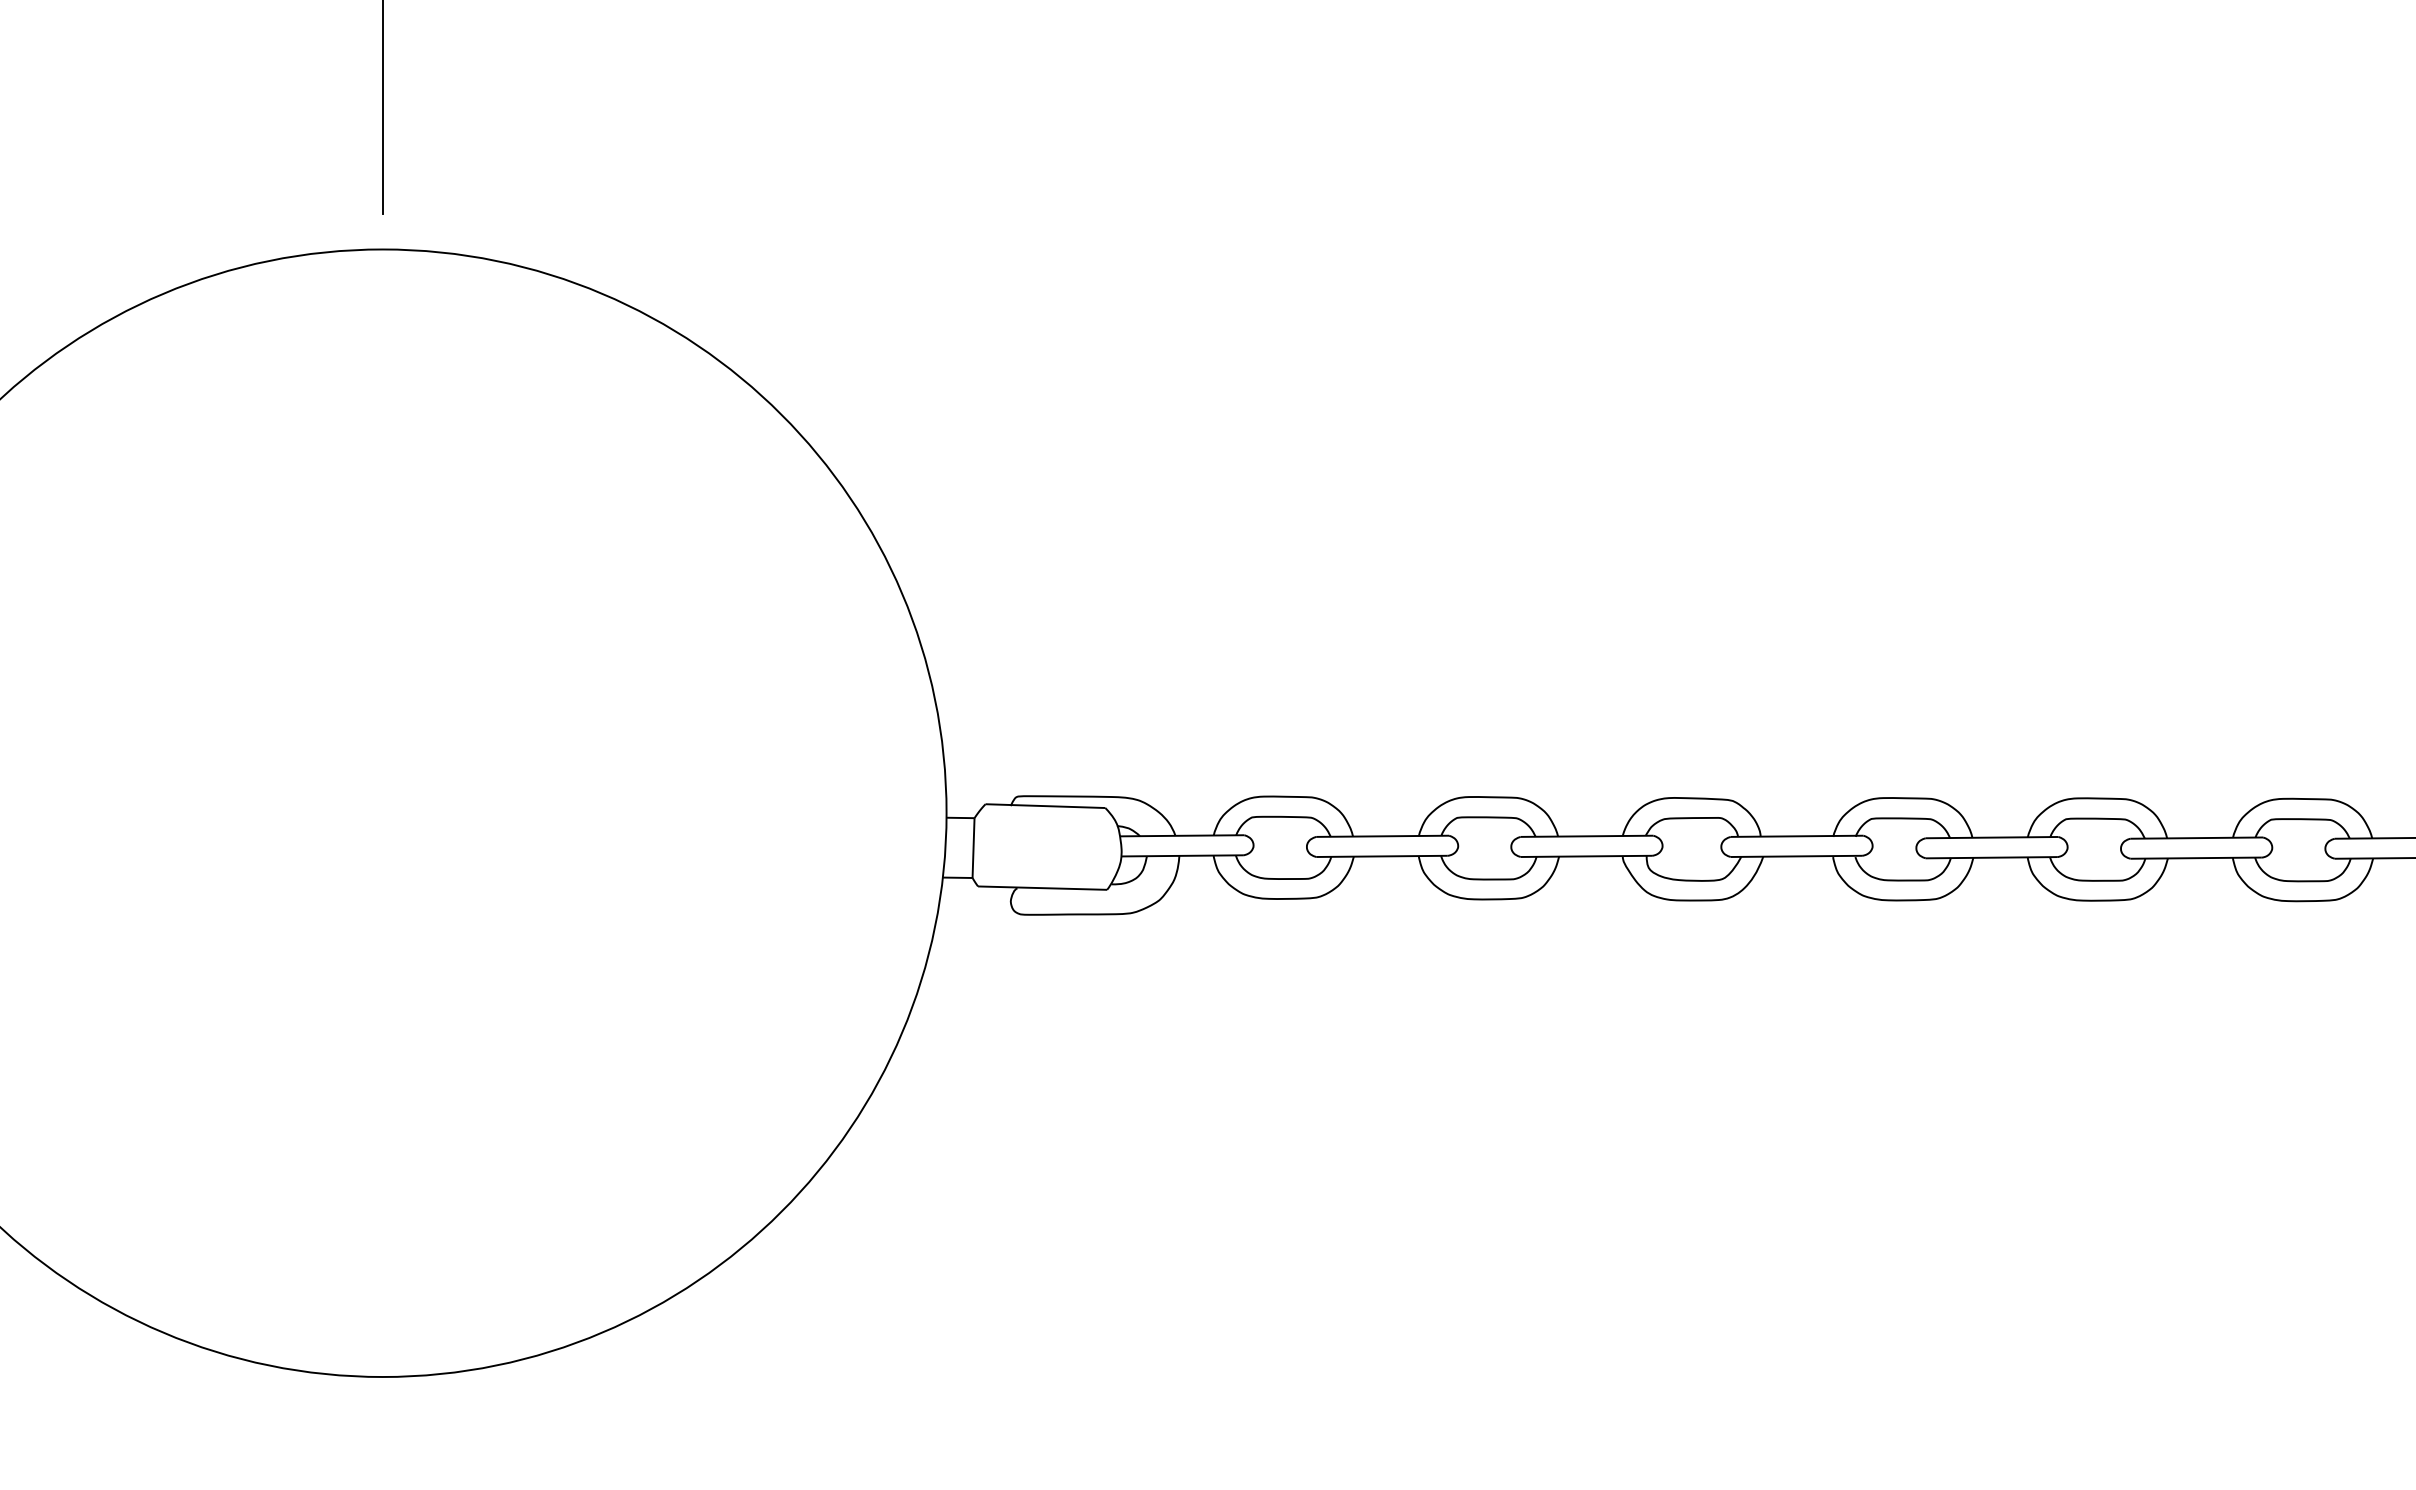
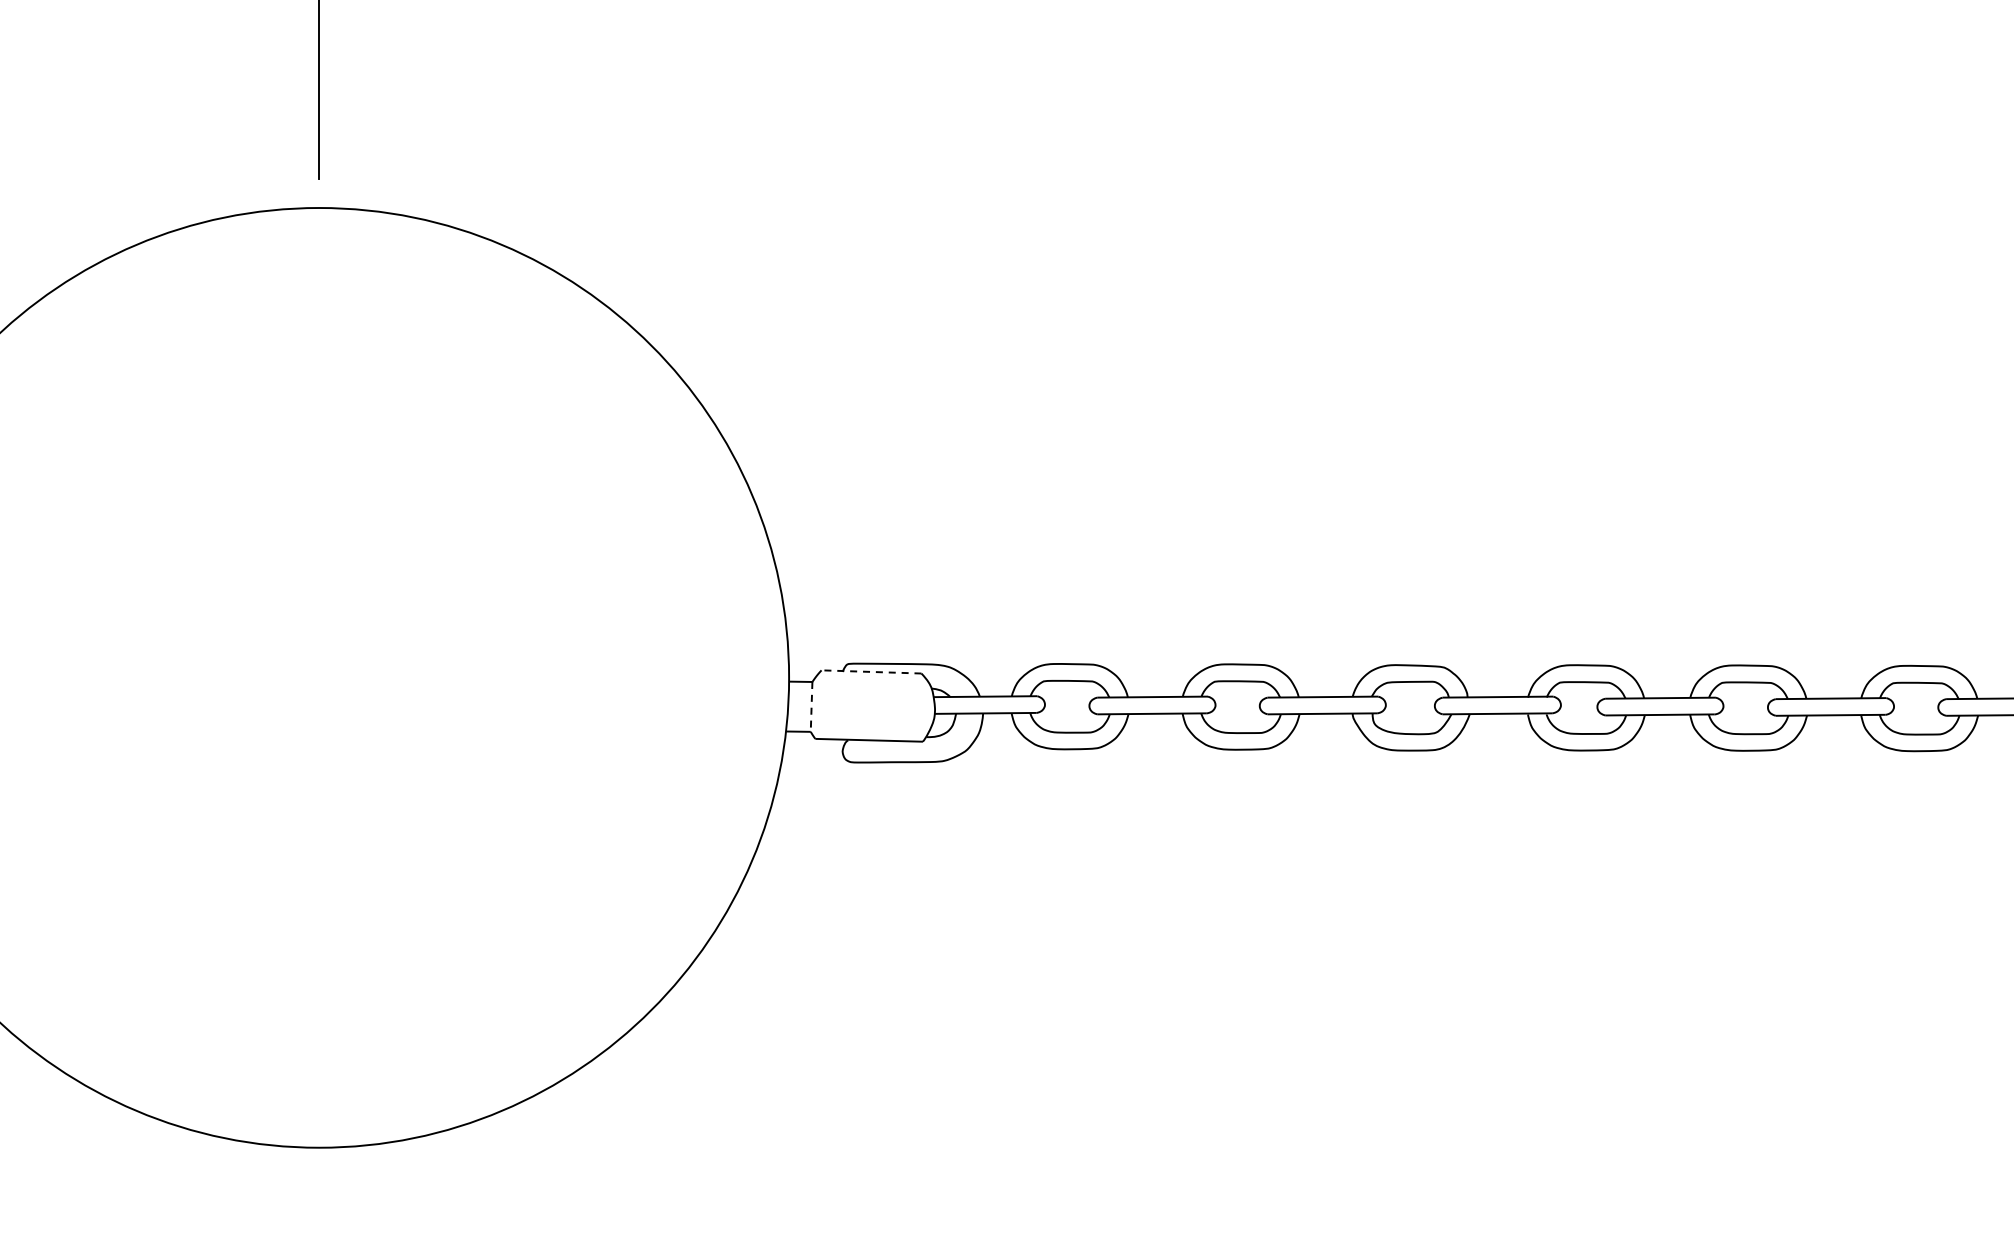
line: (1045, 805) -> (871, 671), solid -> dashed
line: (973, 847) -> (811, 706), solid -> dashed

